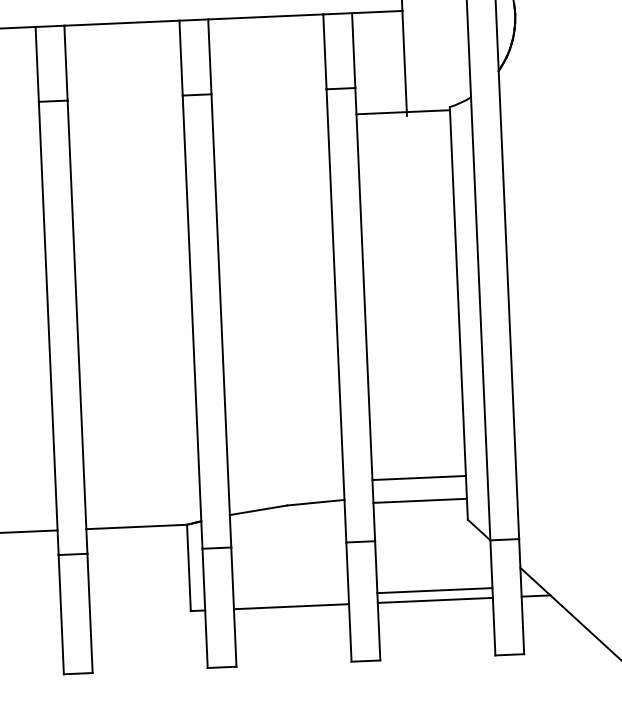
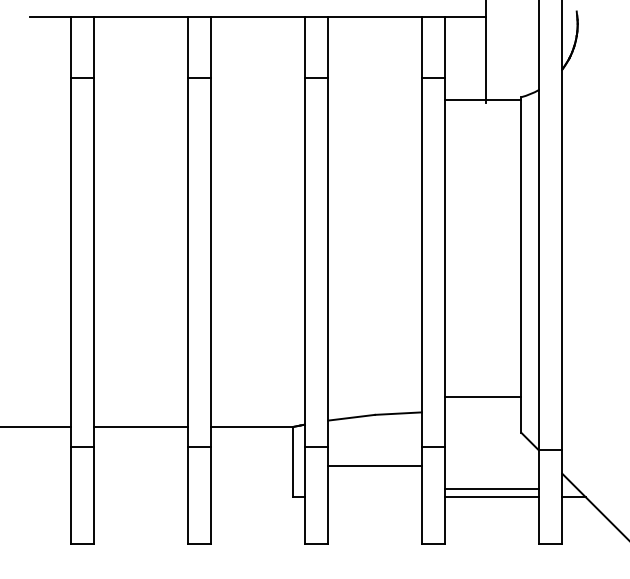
line: (420, 500) -> (483, 415), removed
line: (290, 607) -> (374, 466), moved

